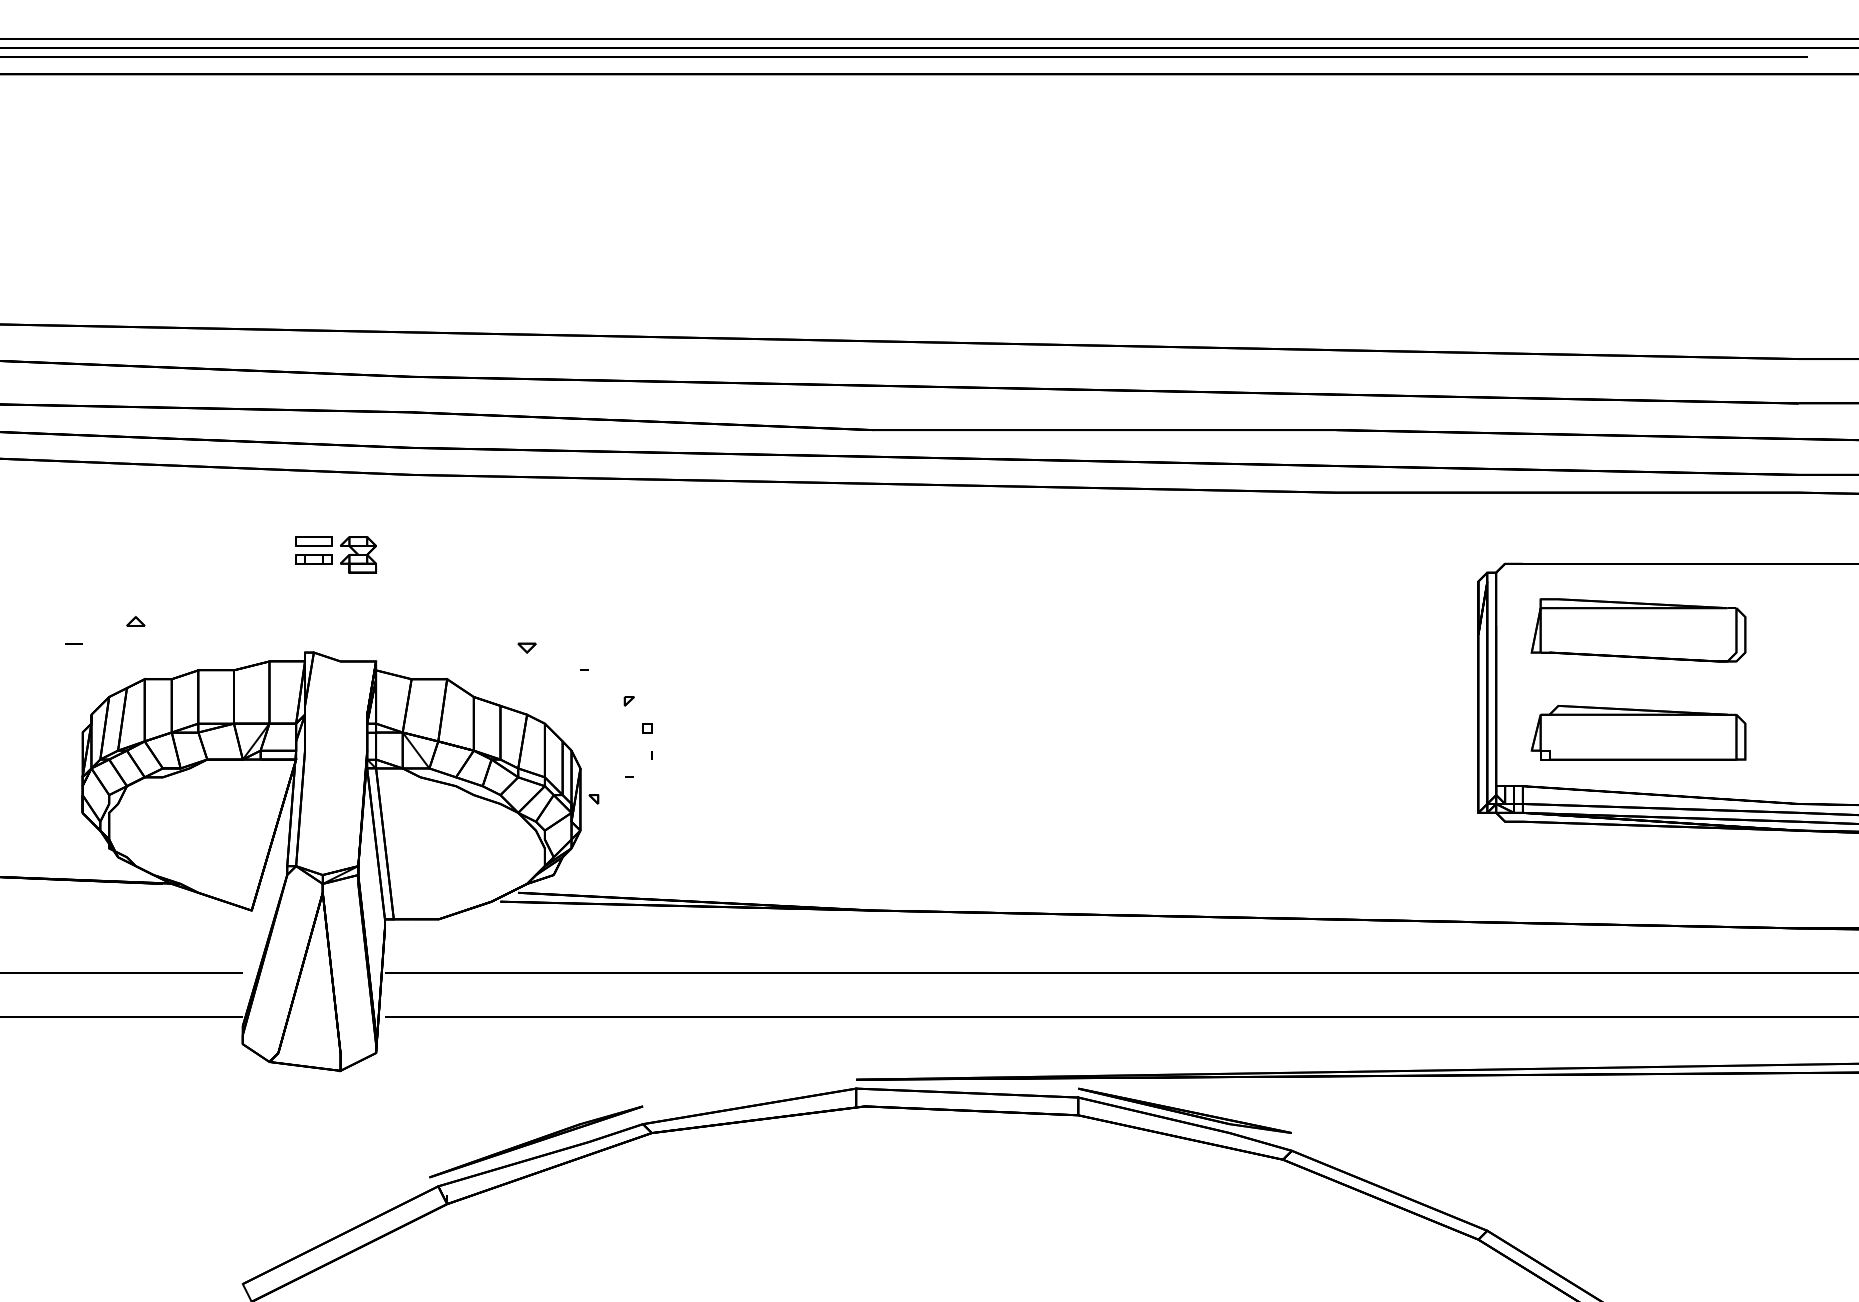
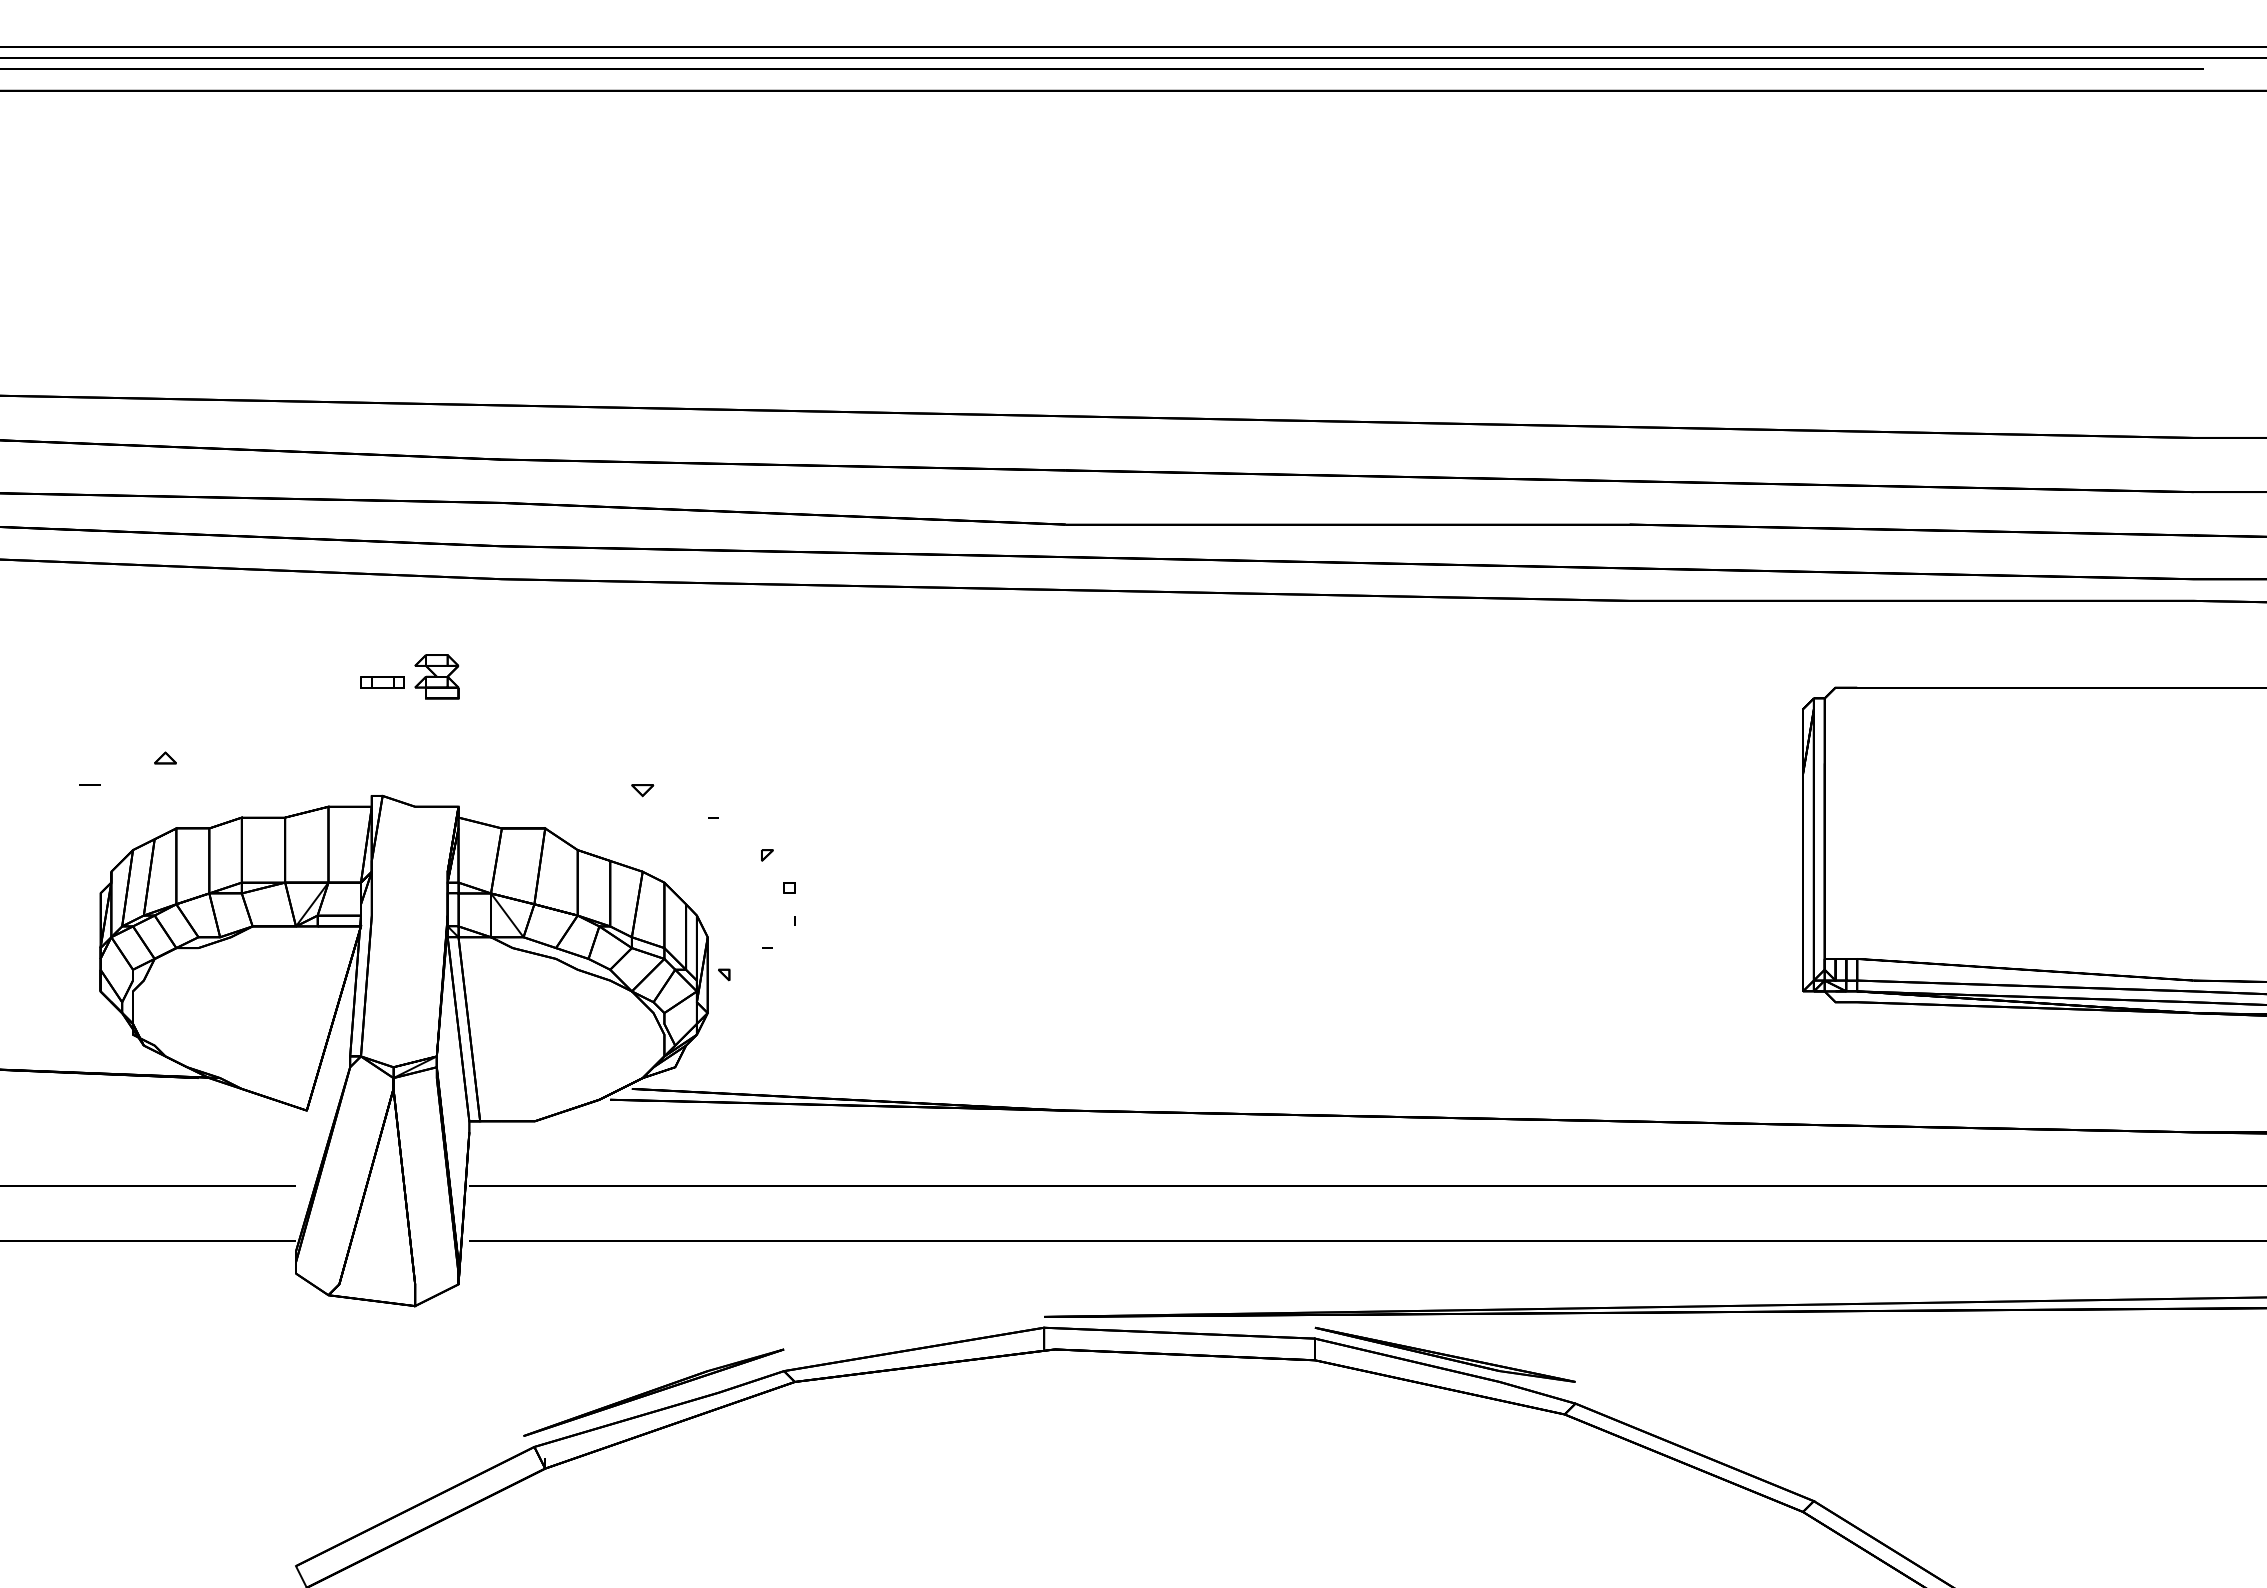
part: (313, 541) -> (382, 660), removed
part: (1638, 630) -> (1998, 768), removed
part: (1638, 732) -> (1998, 893), removed

